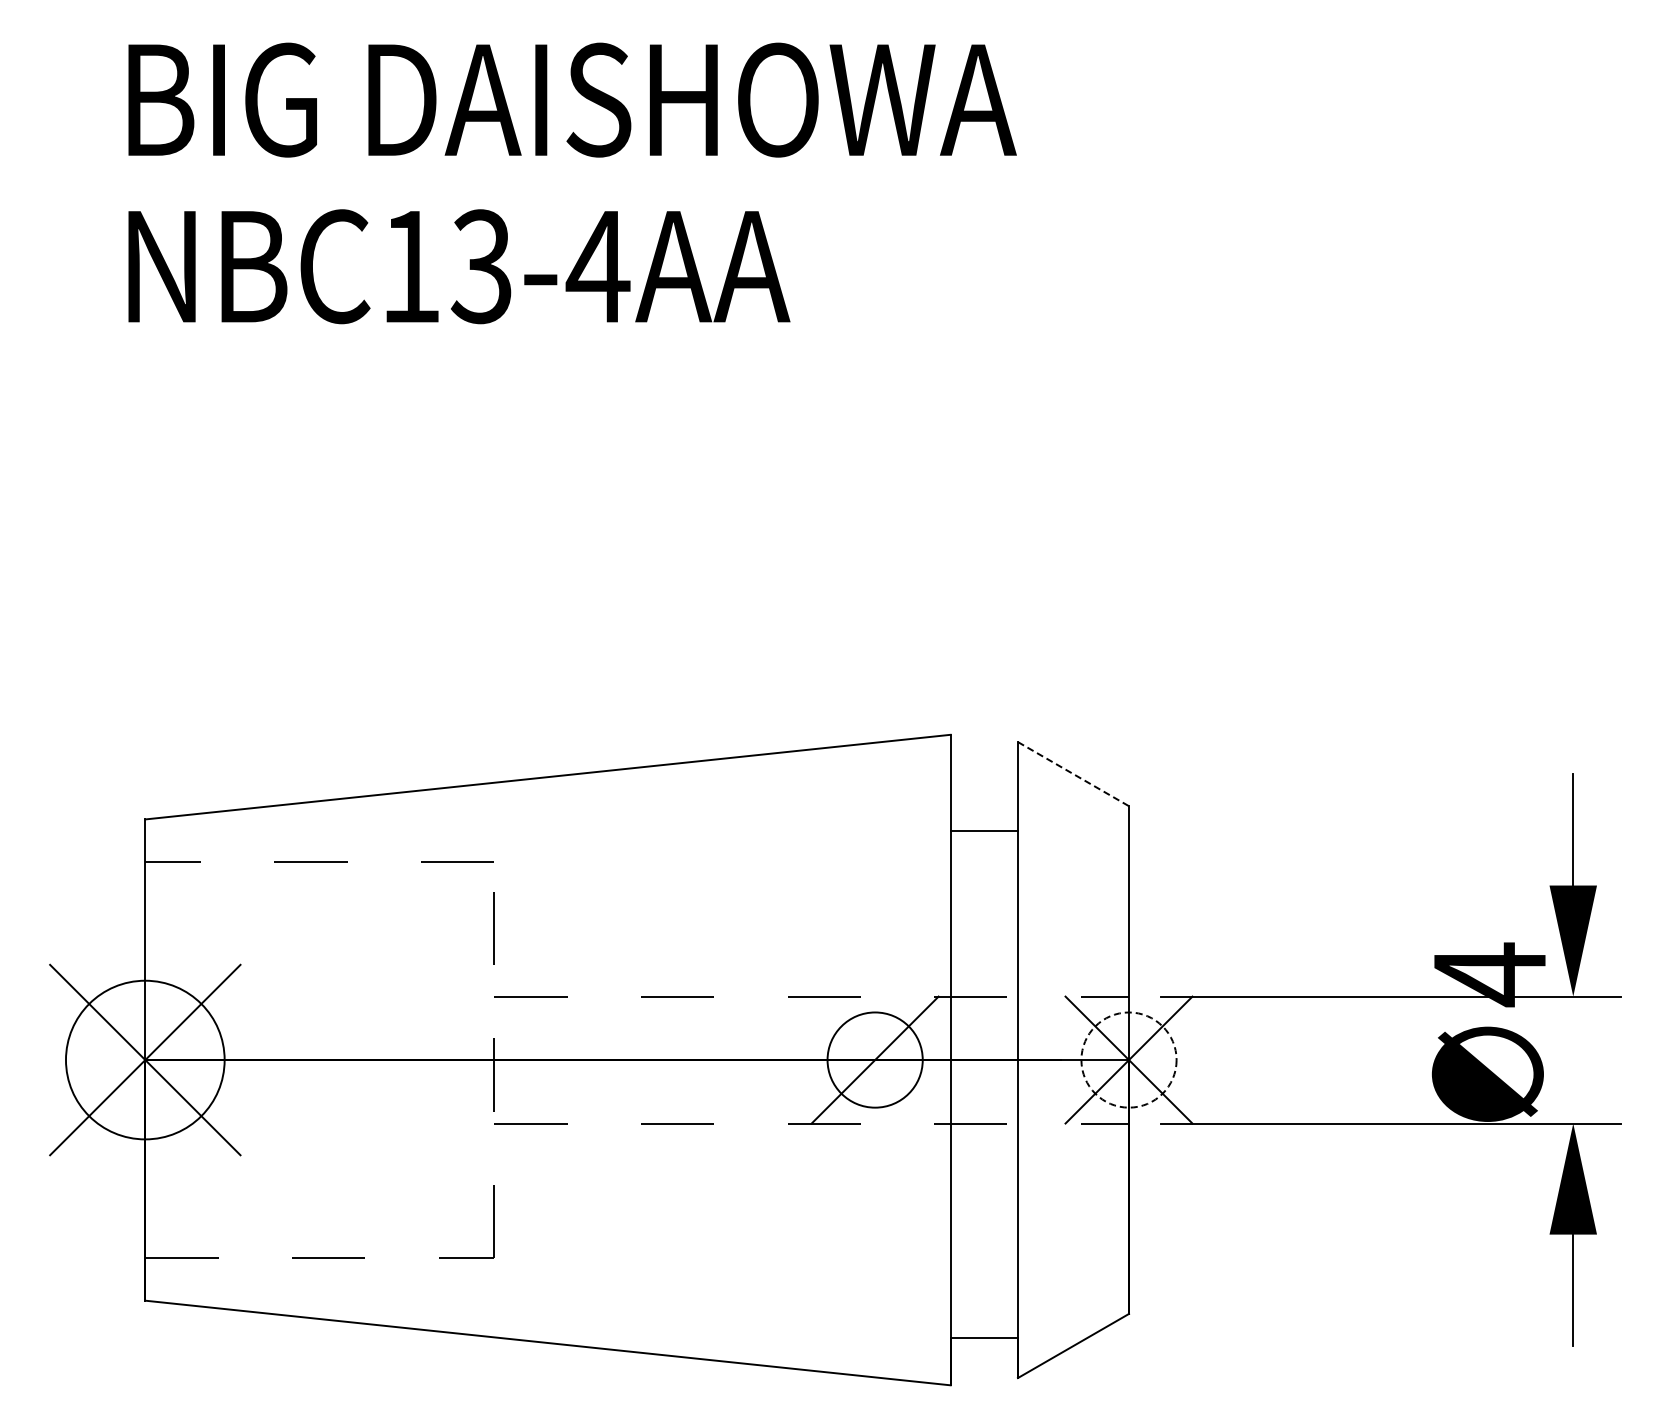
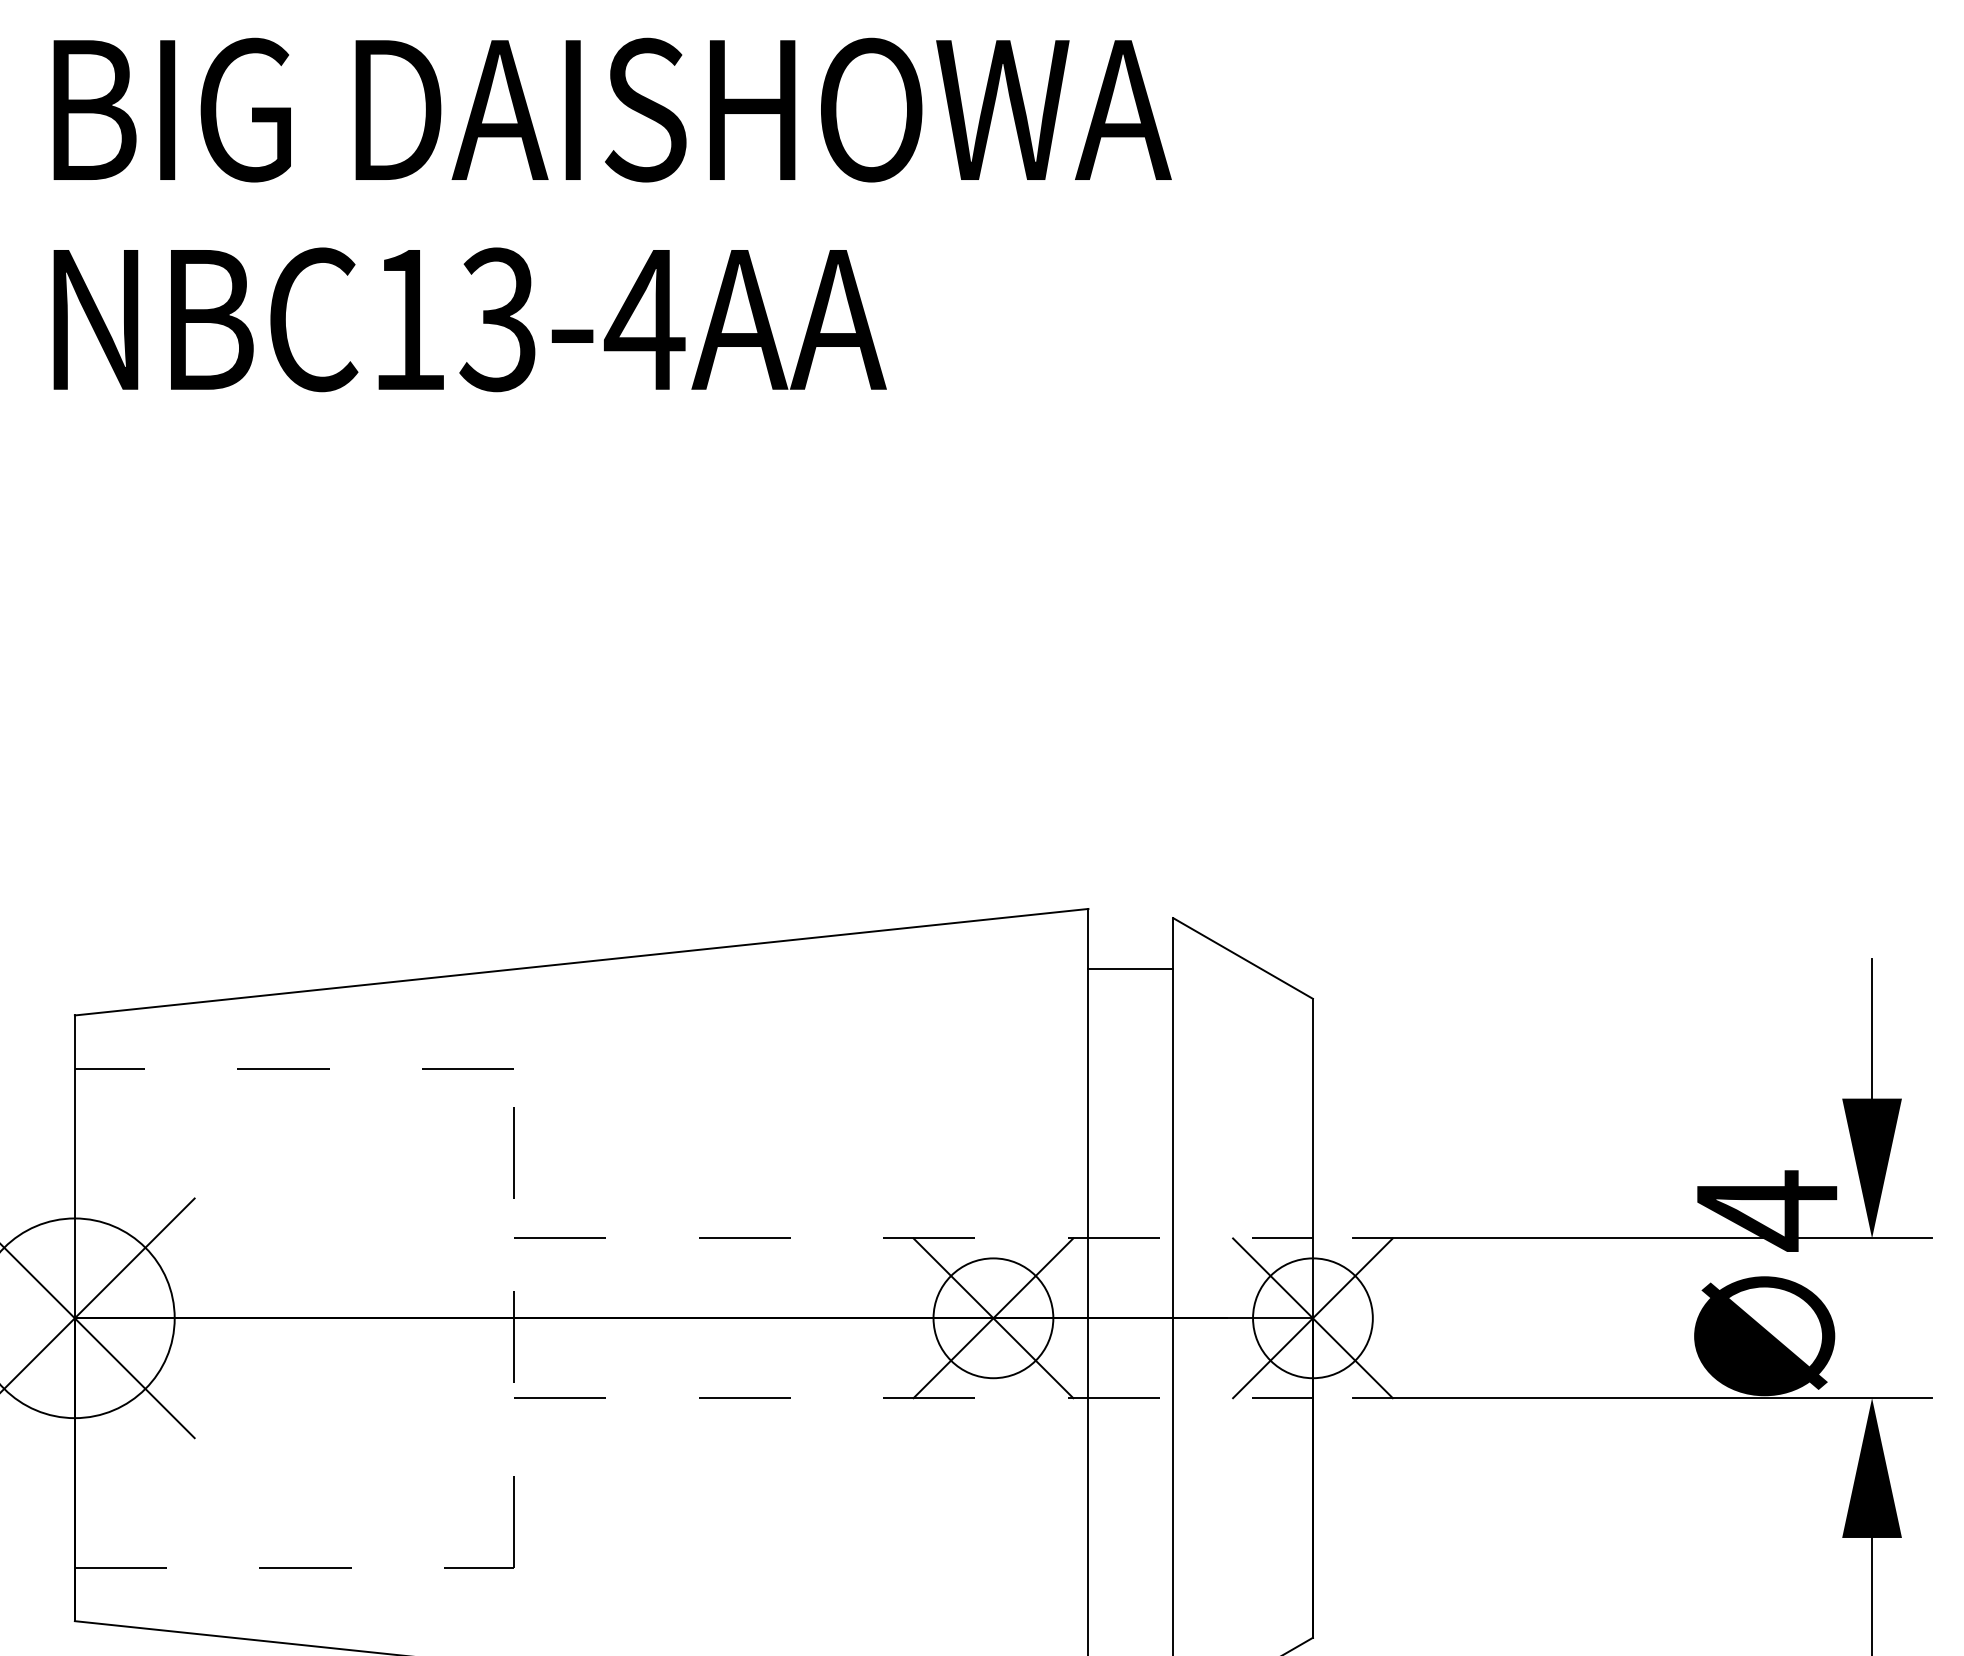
line: (1073, 774) -> (1243, 958), dashed -> solid
line: (983, 831) -> (1129, 968), moved
line: (874, 1059) -> (992, 1317), added
circle: (1128, 1059) -> (1312, 1317), dashed -> solid

